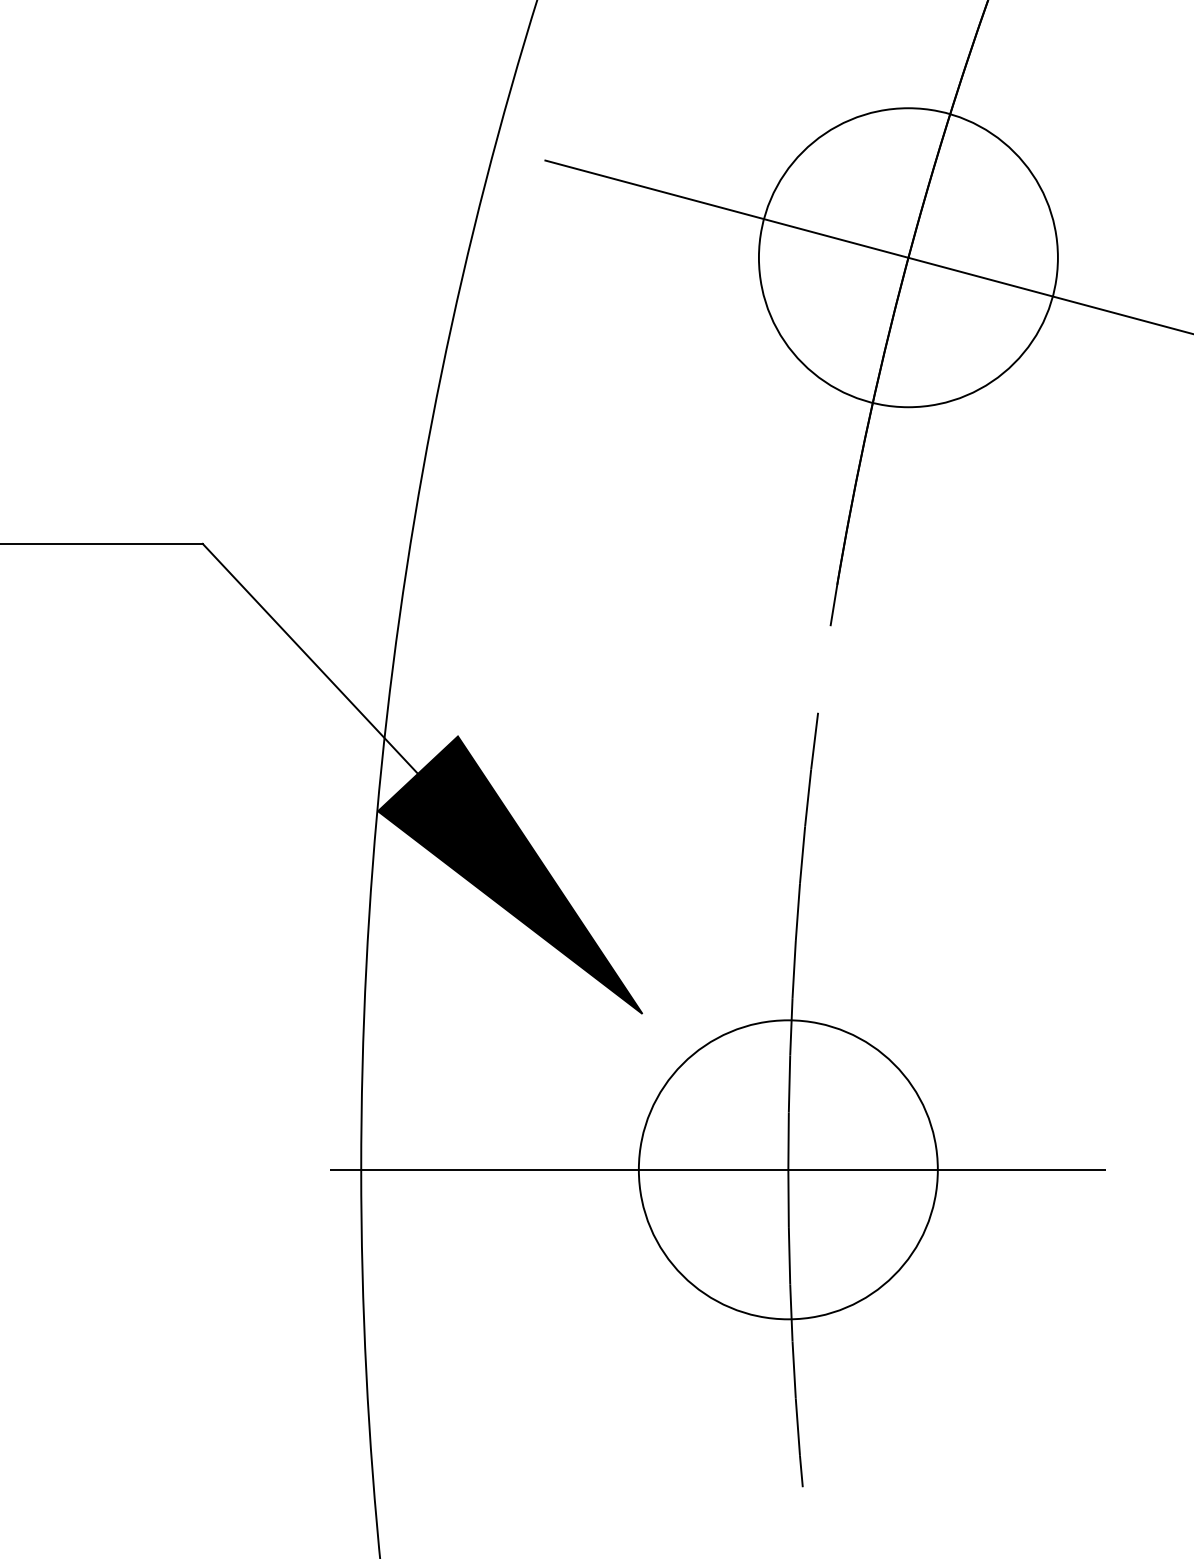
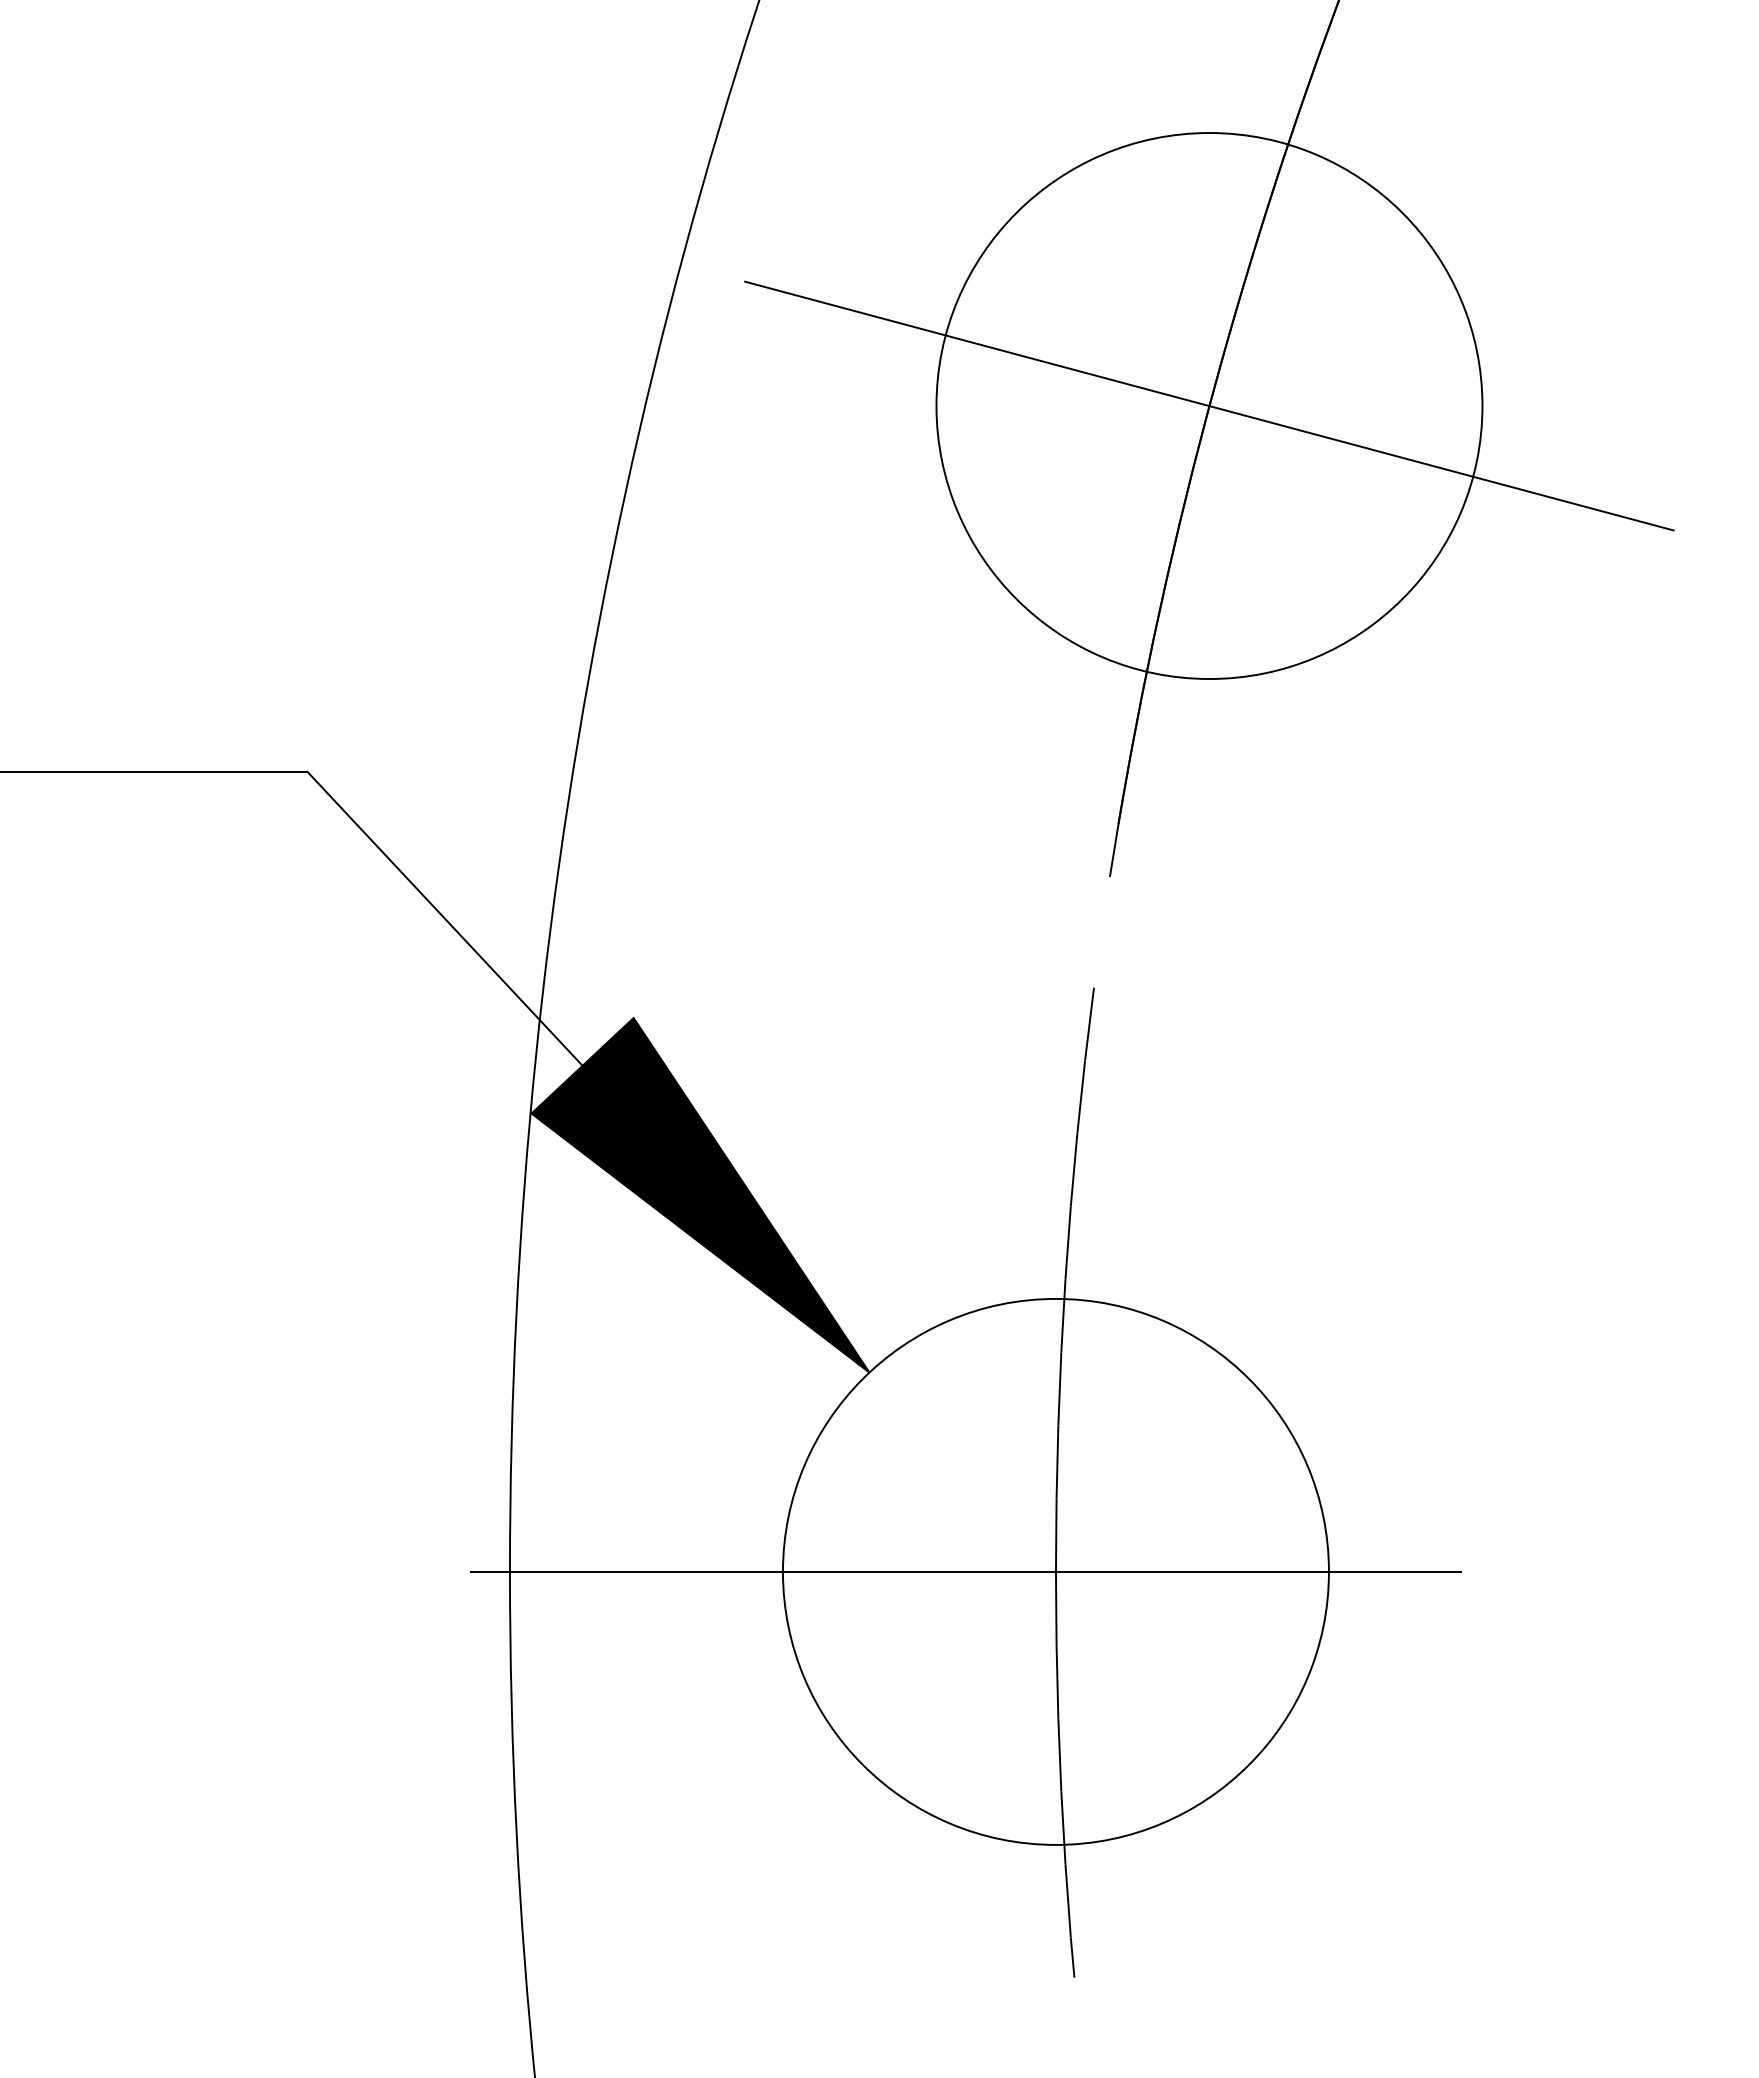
circle: (908, 258) -> (1209, 406), size x1.43
circle: (787, 1169) -> (1055, 1571), size x1.43

